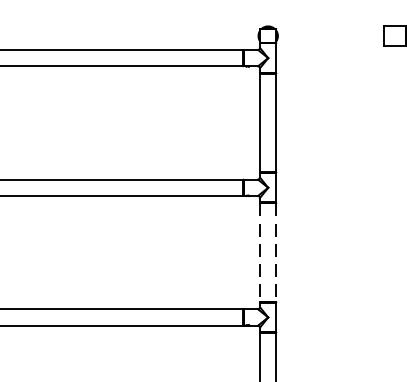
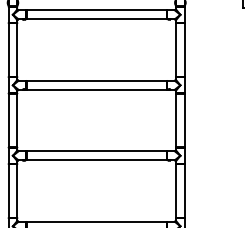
line: (259, 252) -> (175, 120), dashed -> solid
line: (275, 252) -> (184, 120), dashed -> solid

